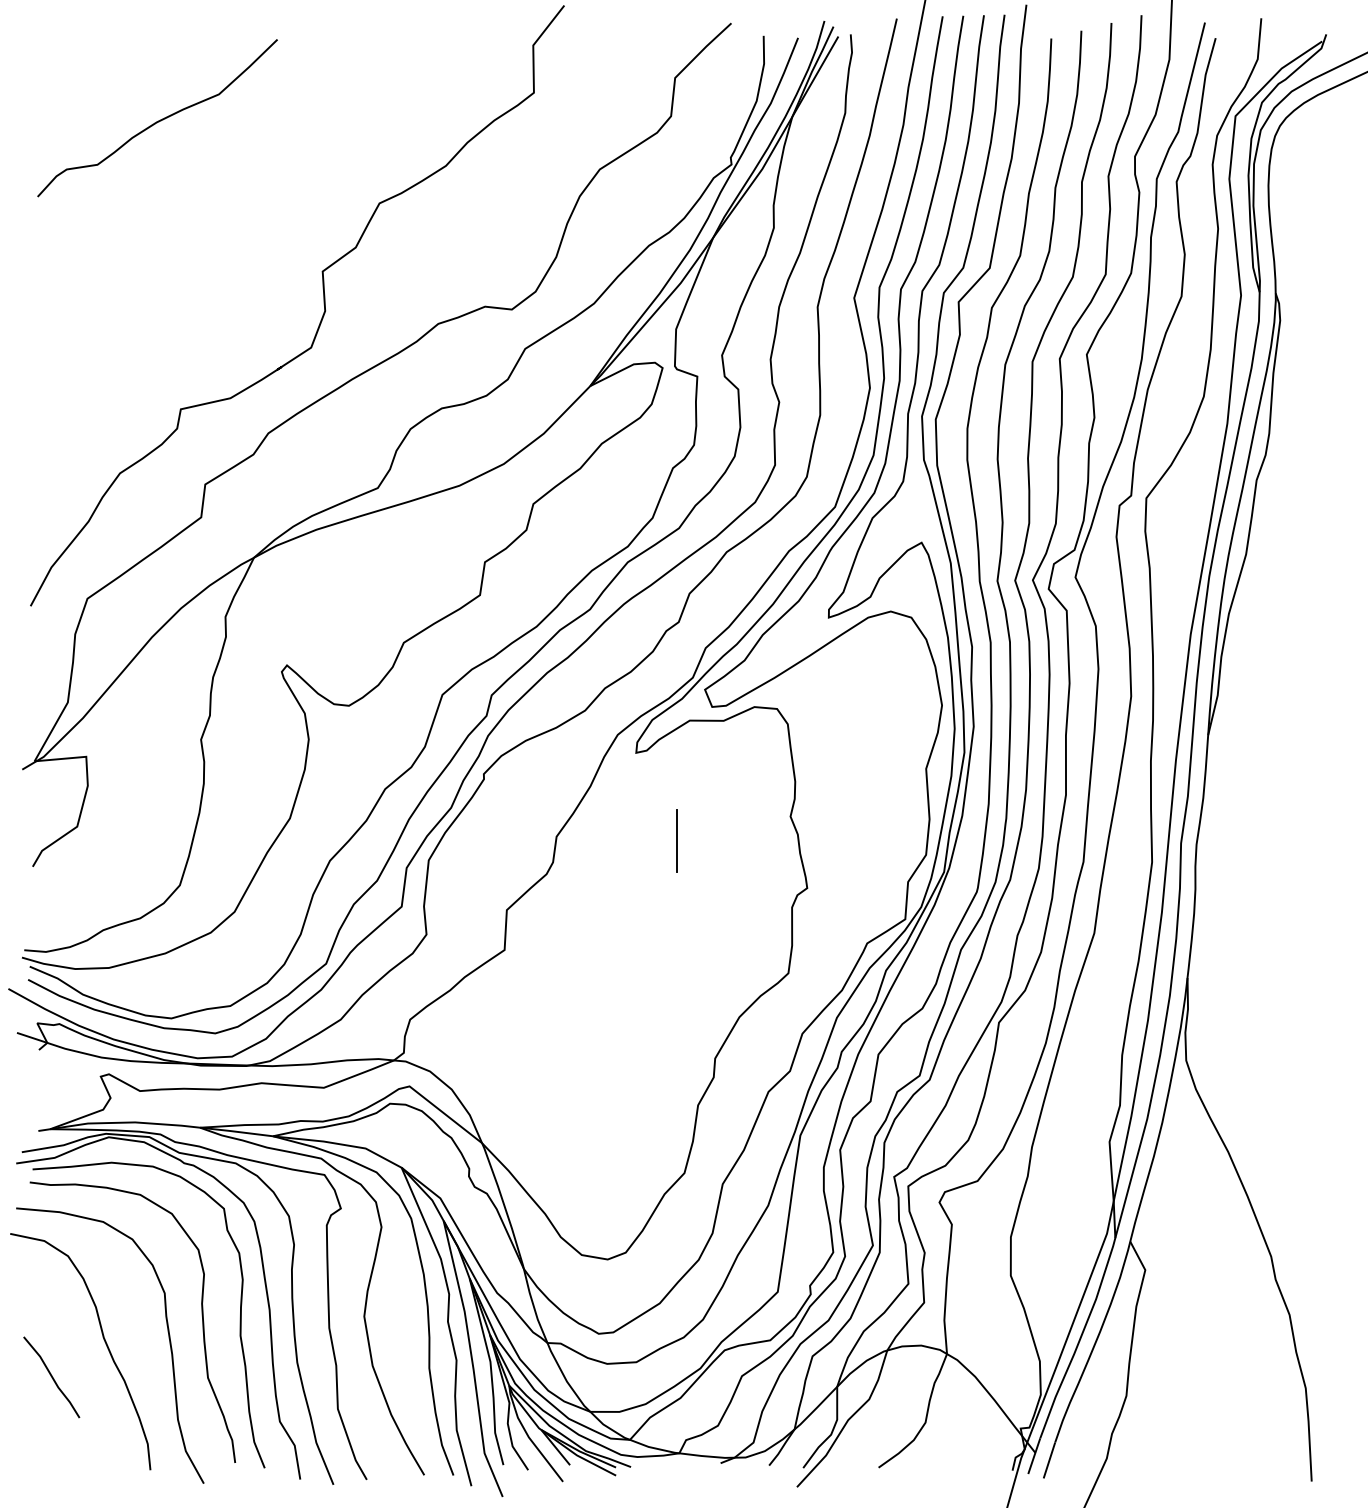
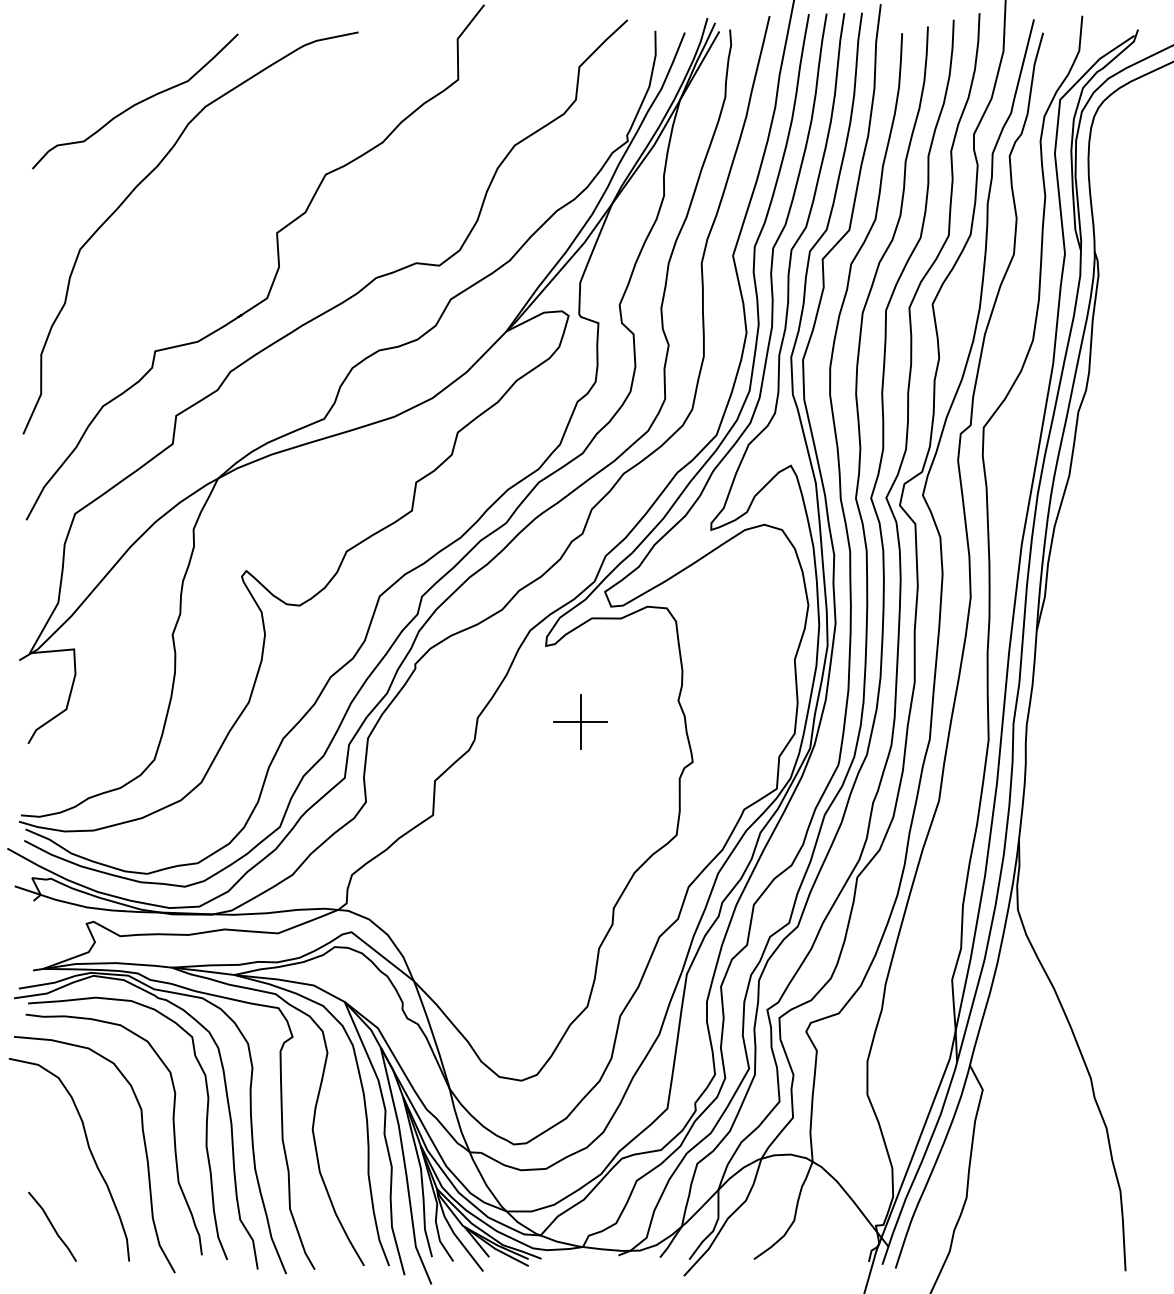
curve: (164, 213) -> (141, 183), added
line: (676, 840) -> (580, 721), added
line: (51, 1376) -> (52, 1226), moved

